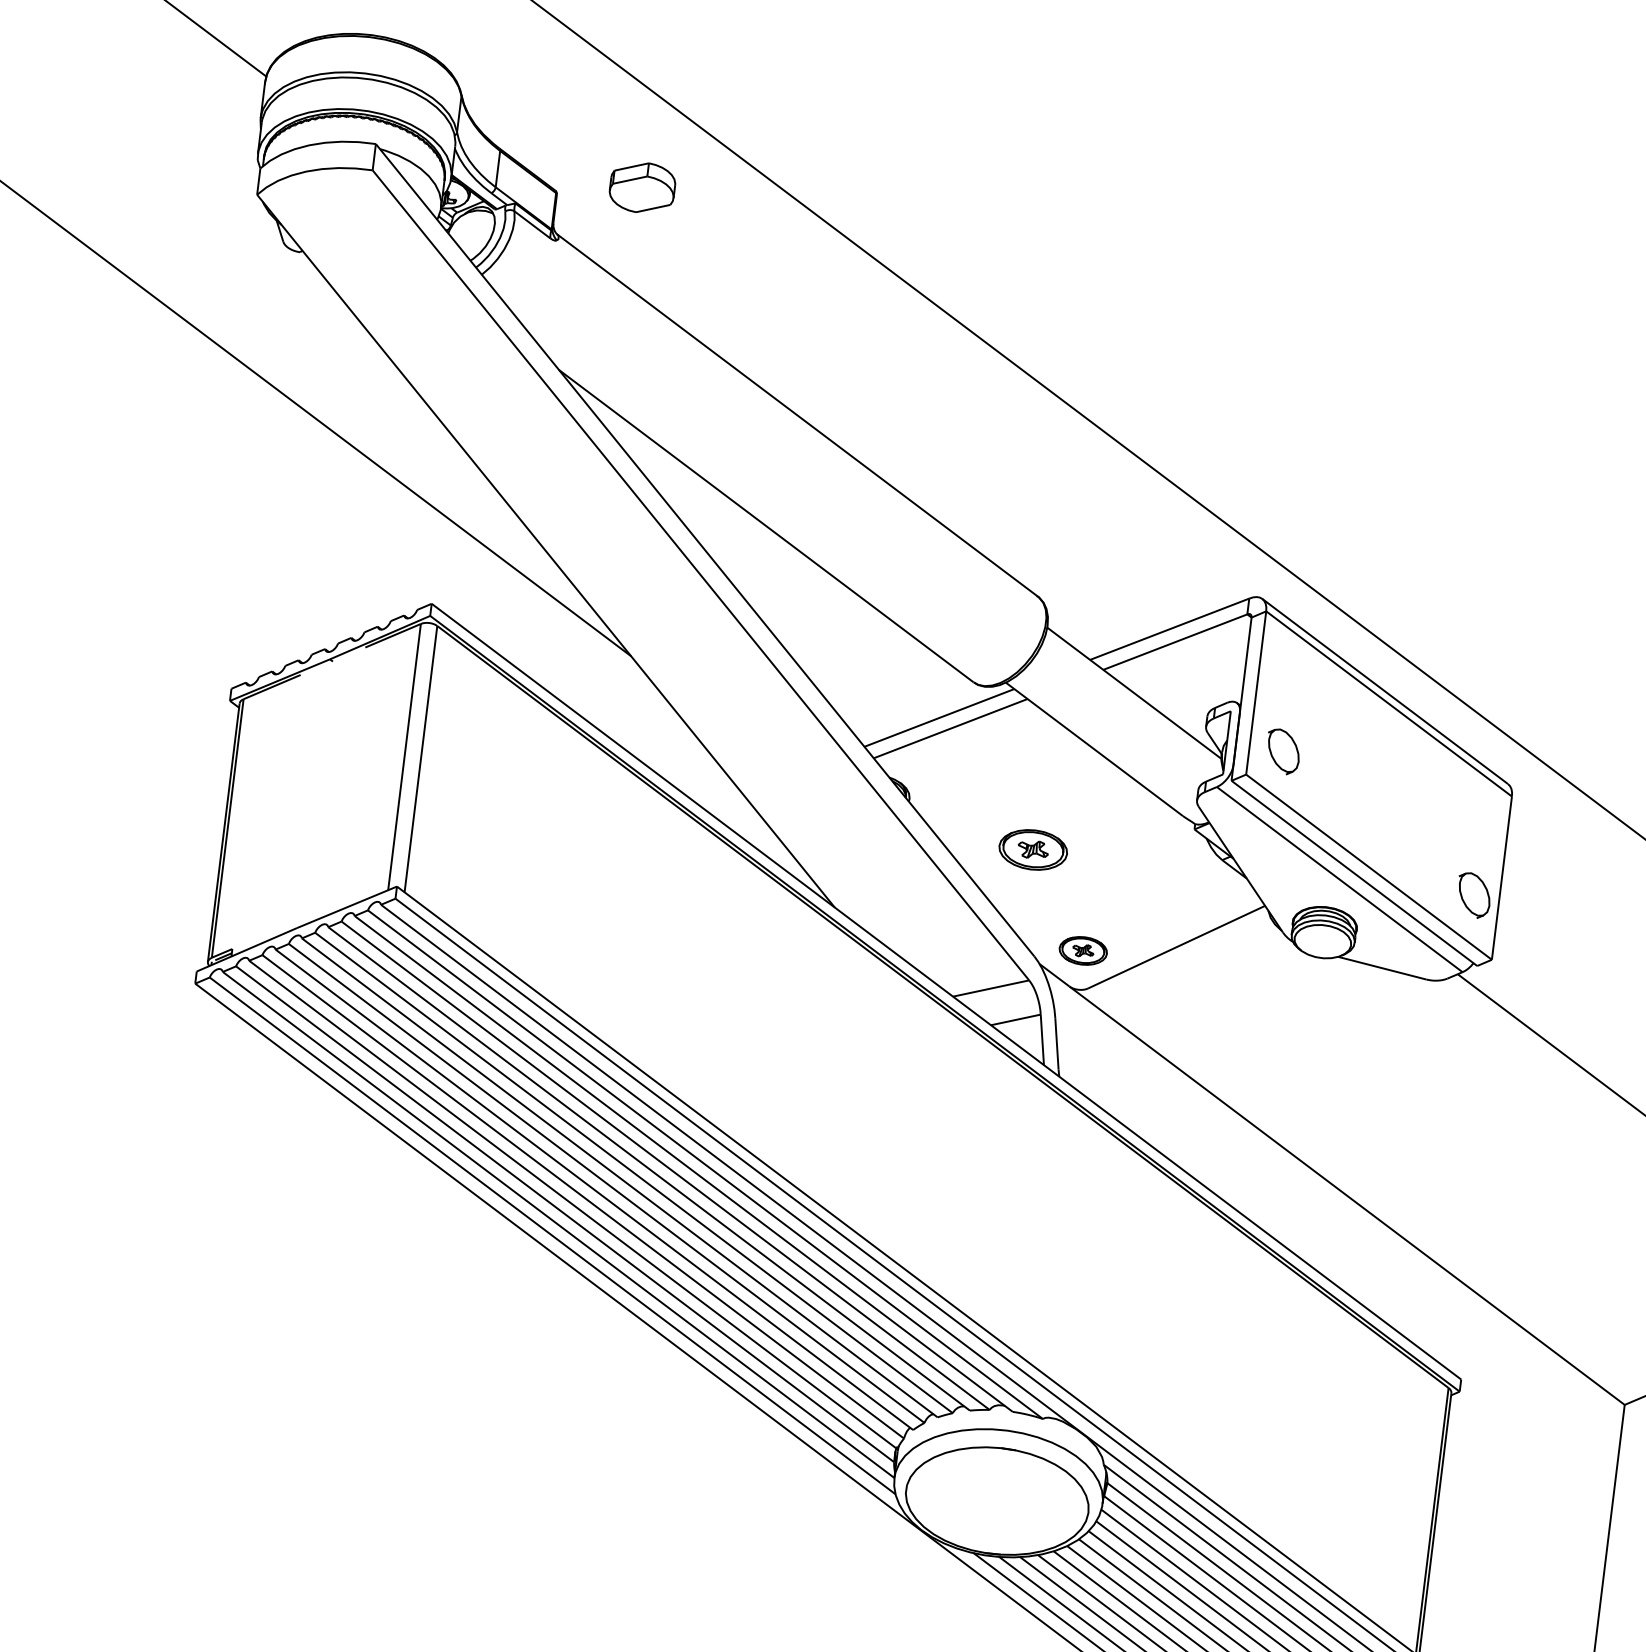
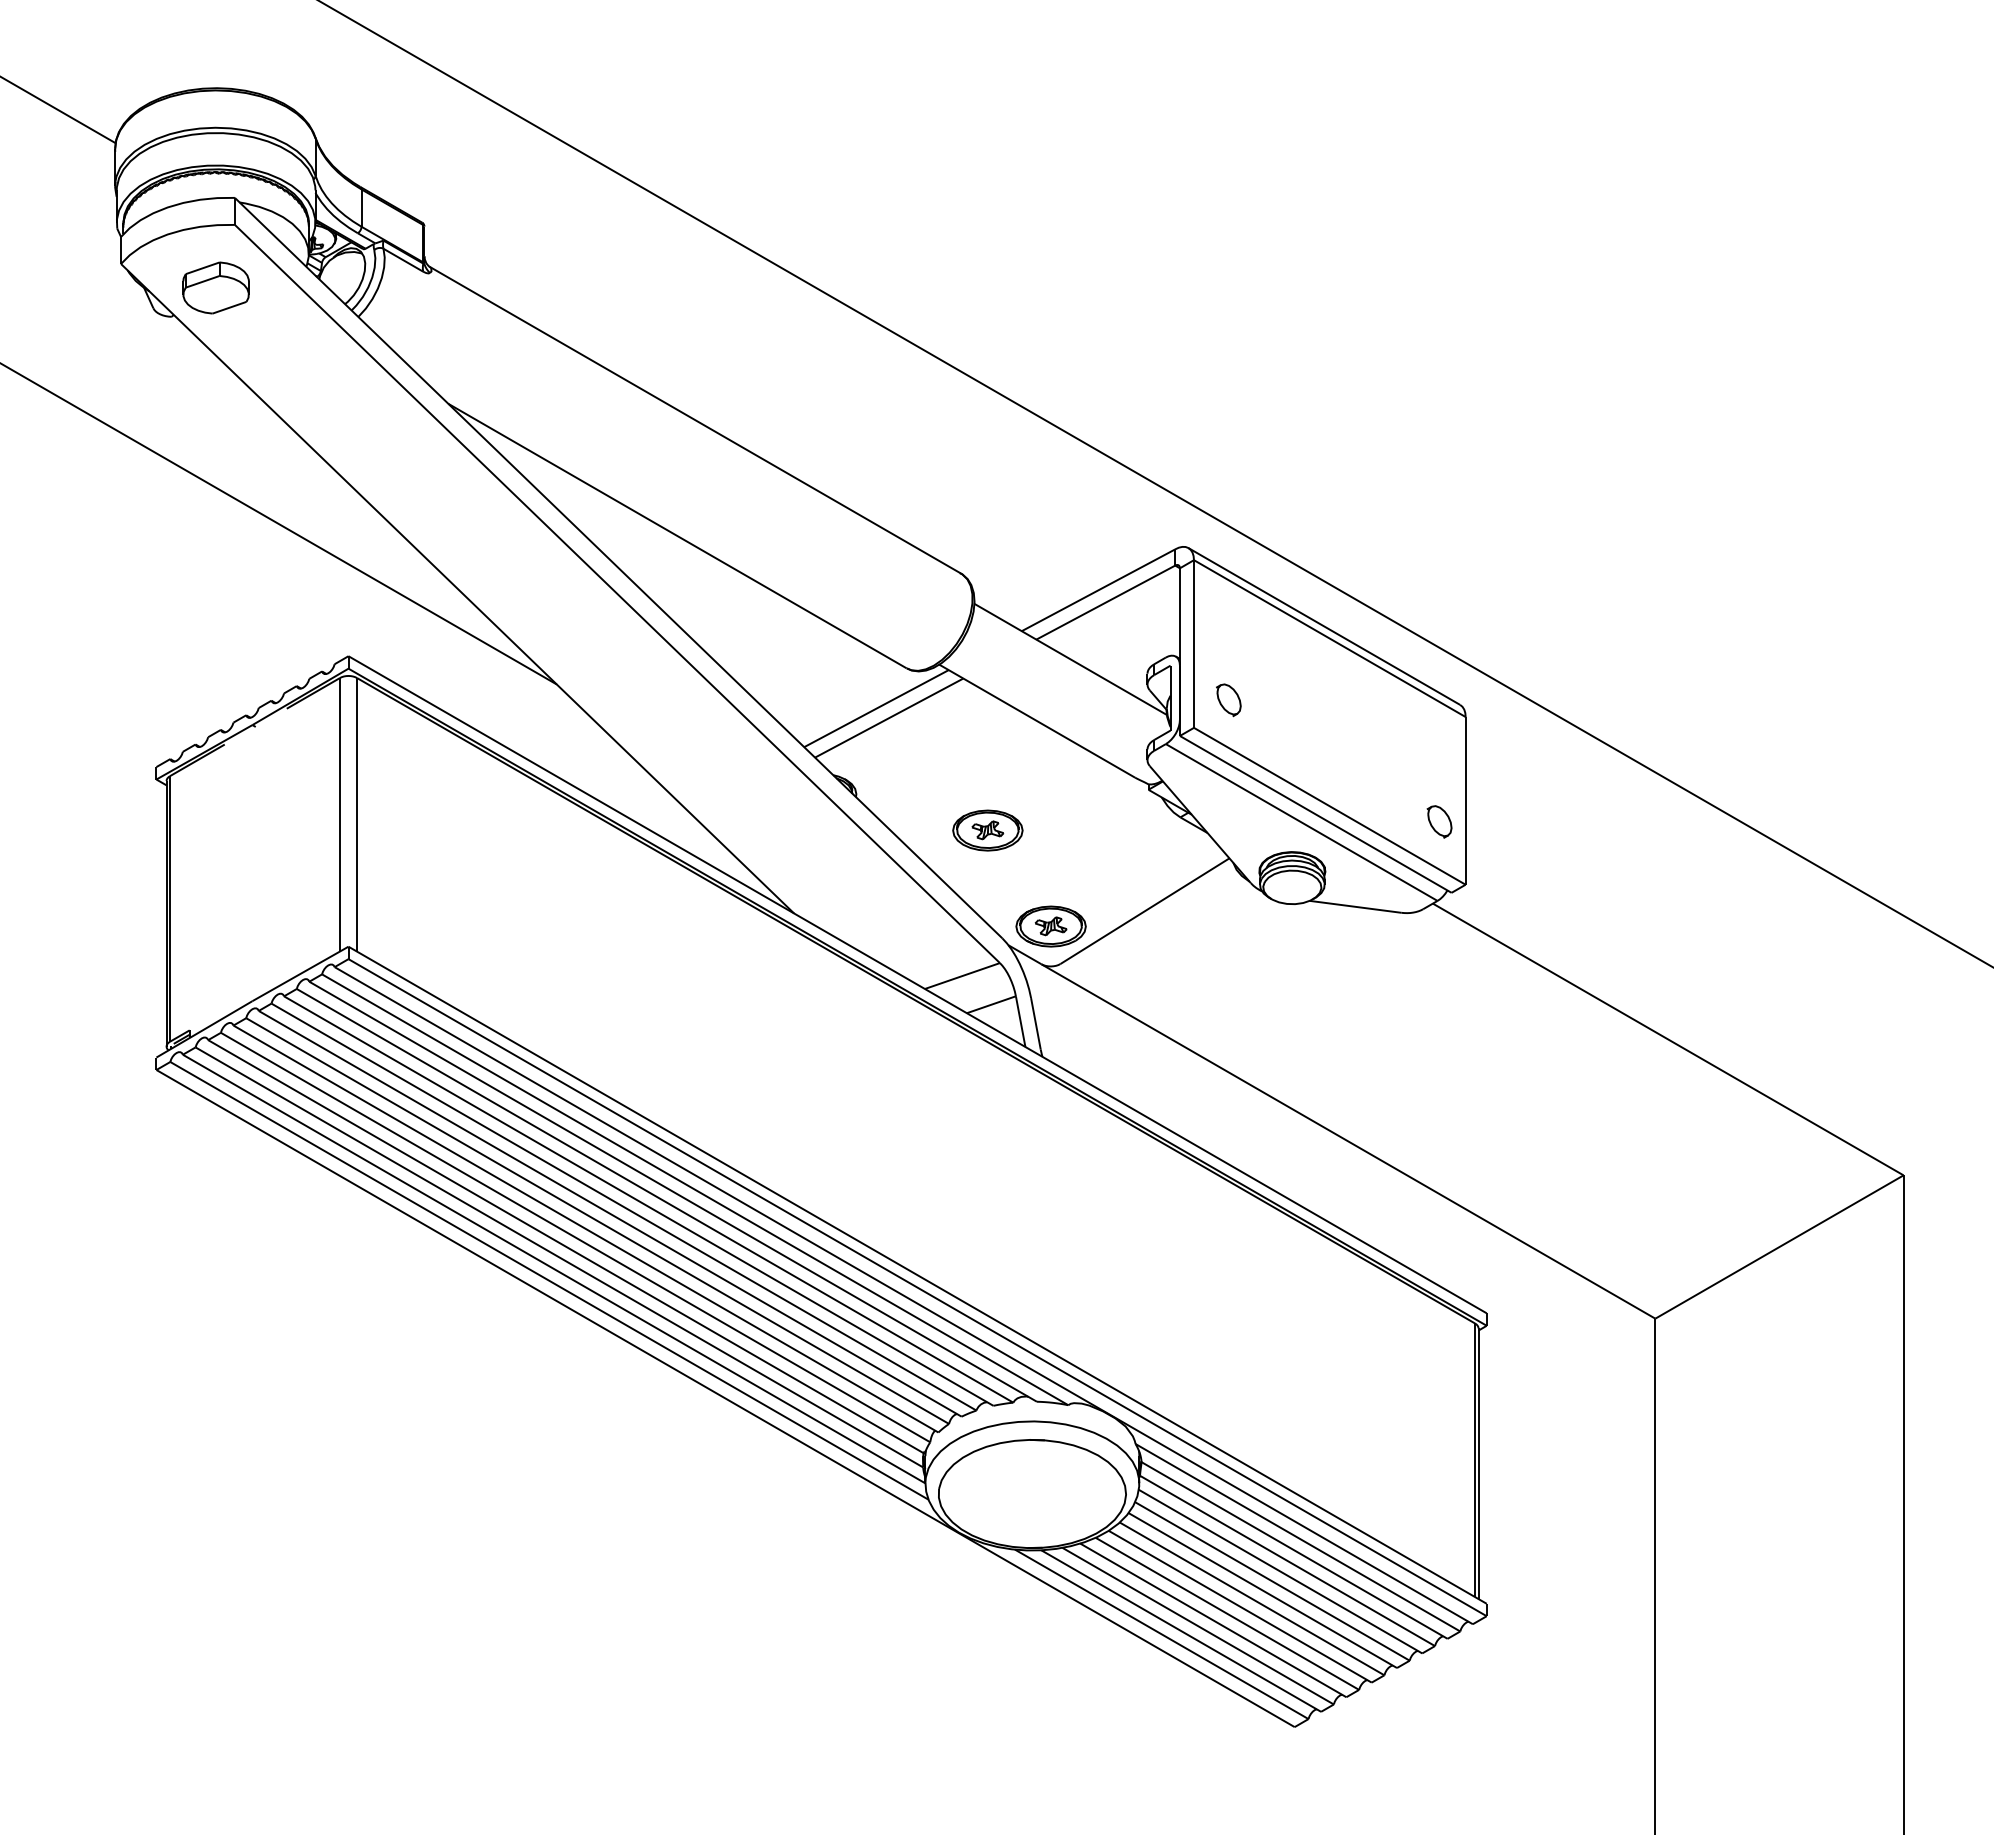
part: (641, 187) -> (215, 287), moved
part: (1283, 752) -> (1228, 700), size x0.71
part: (1474, 895) -> (1439, 821), size x0.71
part: (1082, 950) -> (1050, 926), size x1.43

